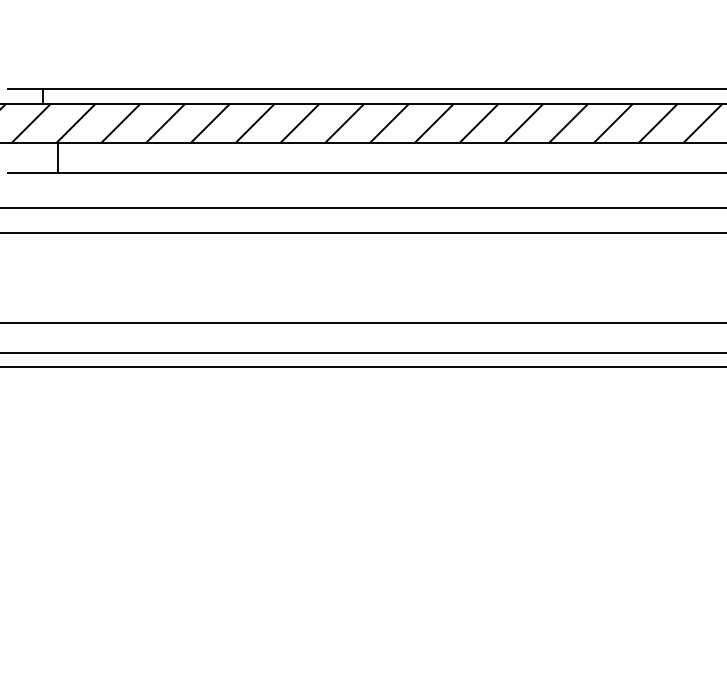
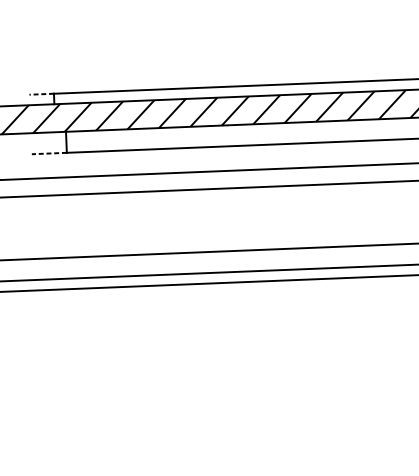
line: (24, 88) -> (41, 94), solid -> dashed
line: (32, 173) -> (49, 153), solid -> dashed

